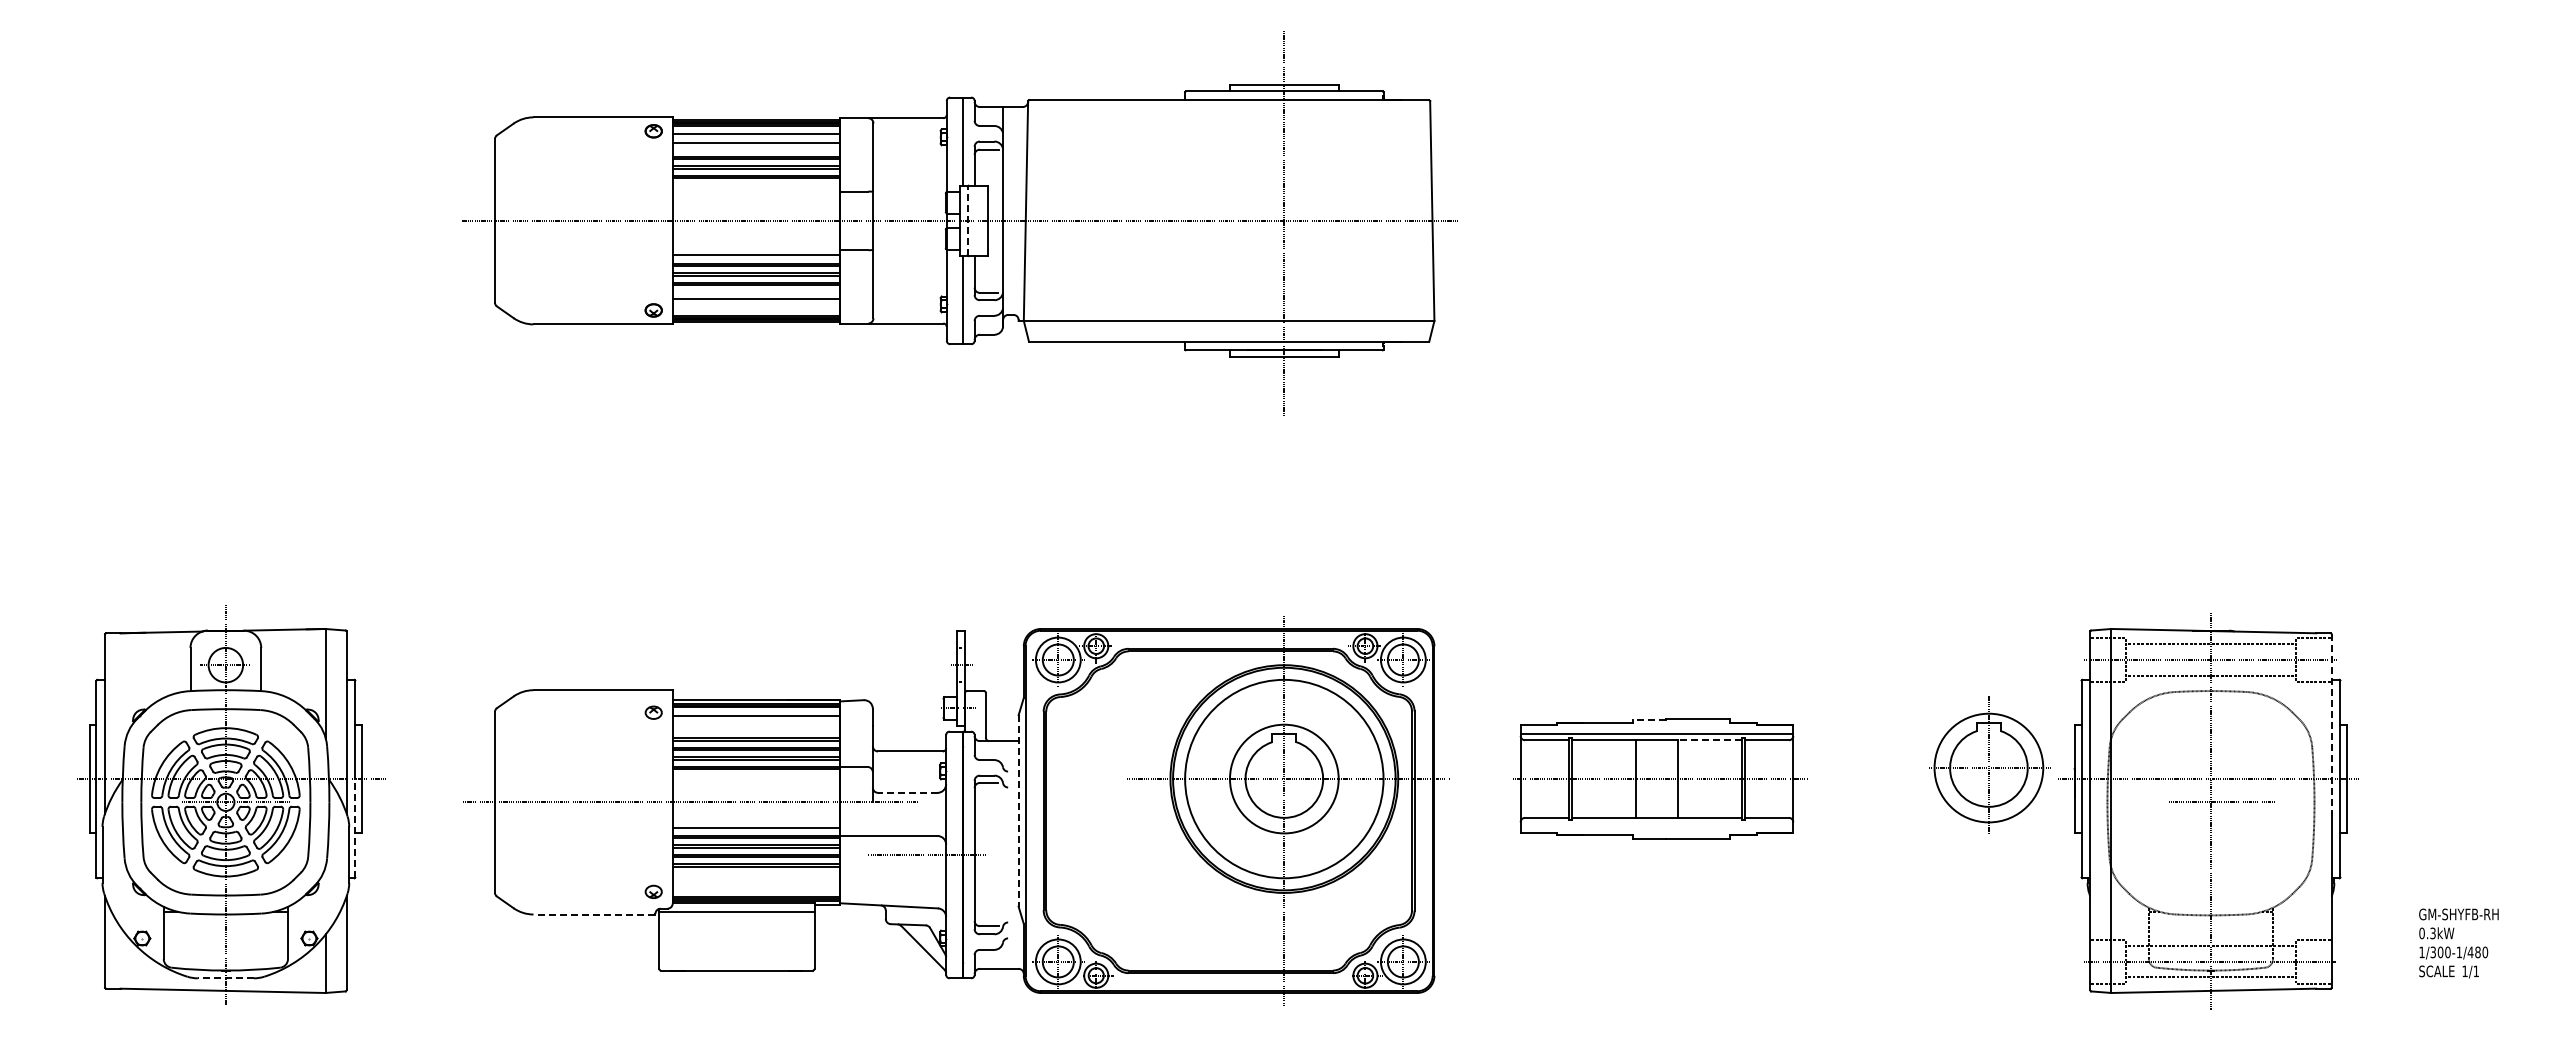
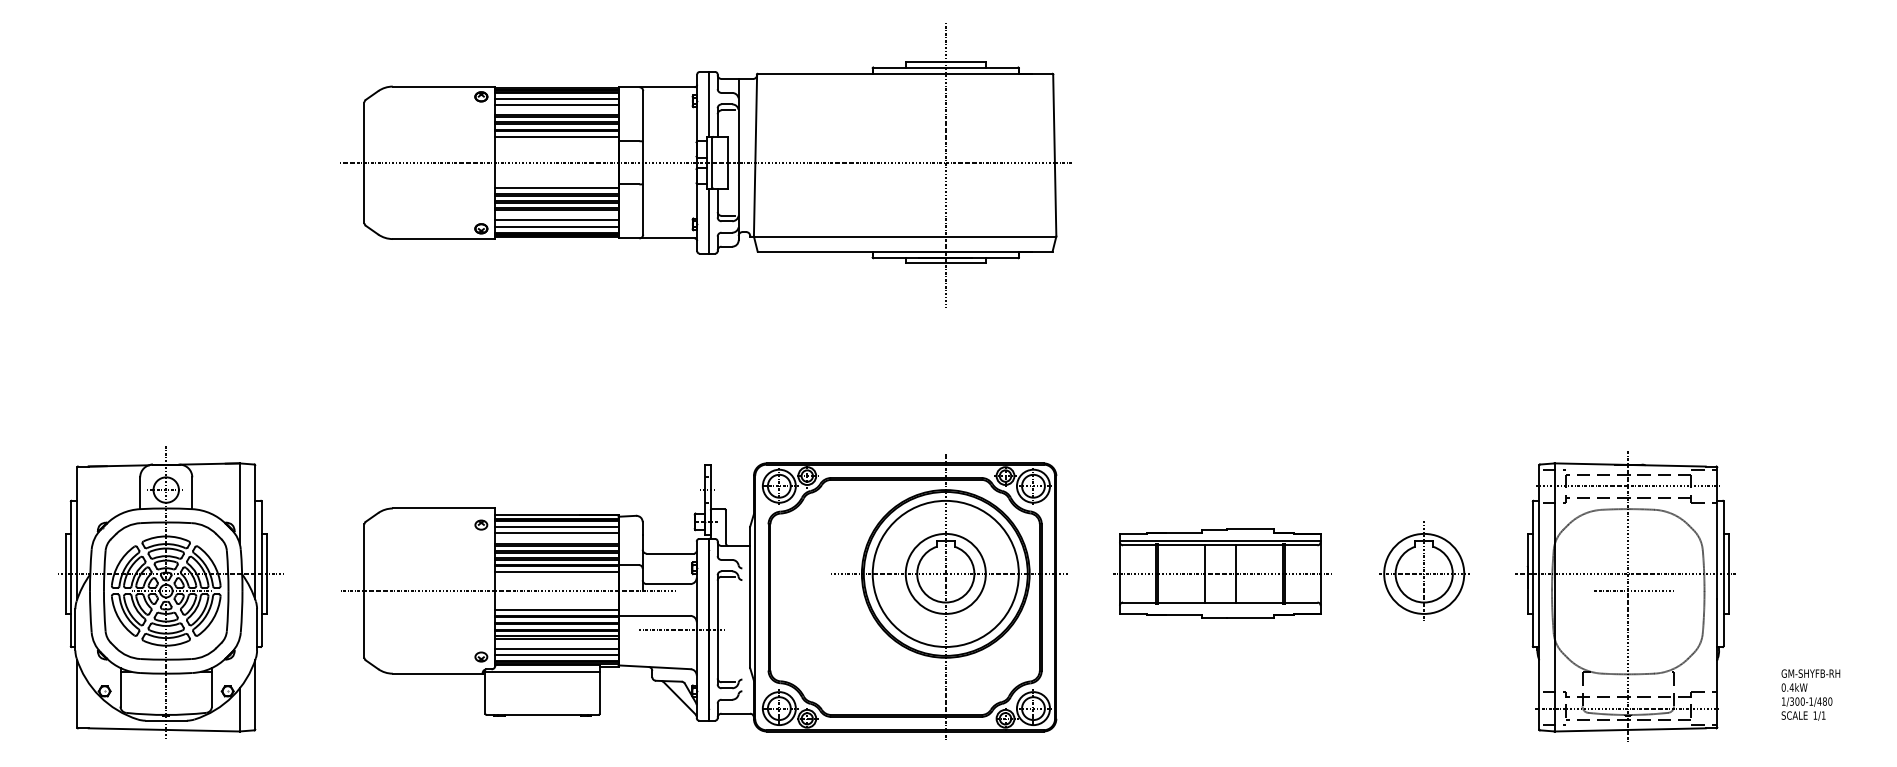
line: (756, 186) -> (557, 137), added
line: (967, 220) -> (712, 162), dashed -> solid
line: (756, 307) -> (557, 226), added
line: (1648, 719) -> (1214, 530), dashed -> solid
line: (2331, 723) -> (1717, 533), dashed -> solid
line: (756, 724) -> (557, 533), added
line: (1709, 740) -> (1258, 545), dashed -> solid
part: (1989, 764) -> (1424, 571), moved
line: (756, 776) -> (557, 572), added
line: (907, 792) -> (668, 583), dashed -> solid
line: (1018, 810) -> (750, 597), dashed -> solid
line: (355, 827) -> (261, 609), dashed -> solid
line: (756, 880) -> (557, 648), added
line: (756, 889) -> (557, 655), added
line: (594, 914) -> (437, 673), dashed -> solid
text: (2432, 933) -> (1791, 687), 0.3kW -> 0.4kW
line: (225, 978) -> (165, 720), dashed -> solid

